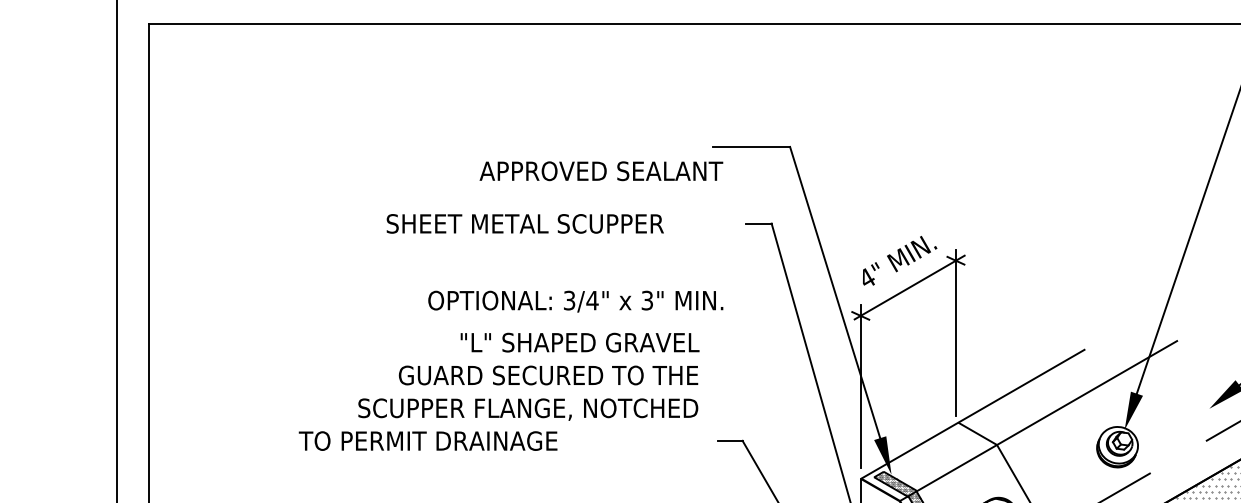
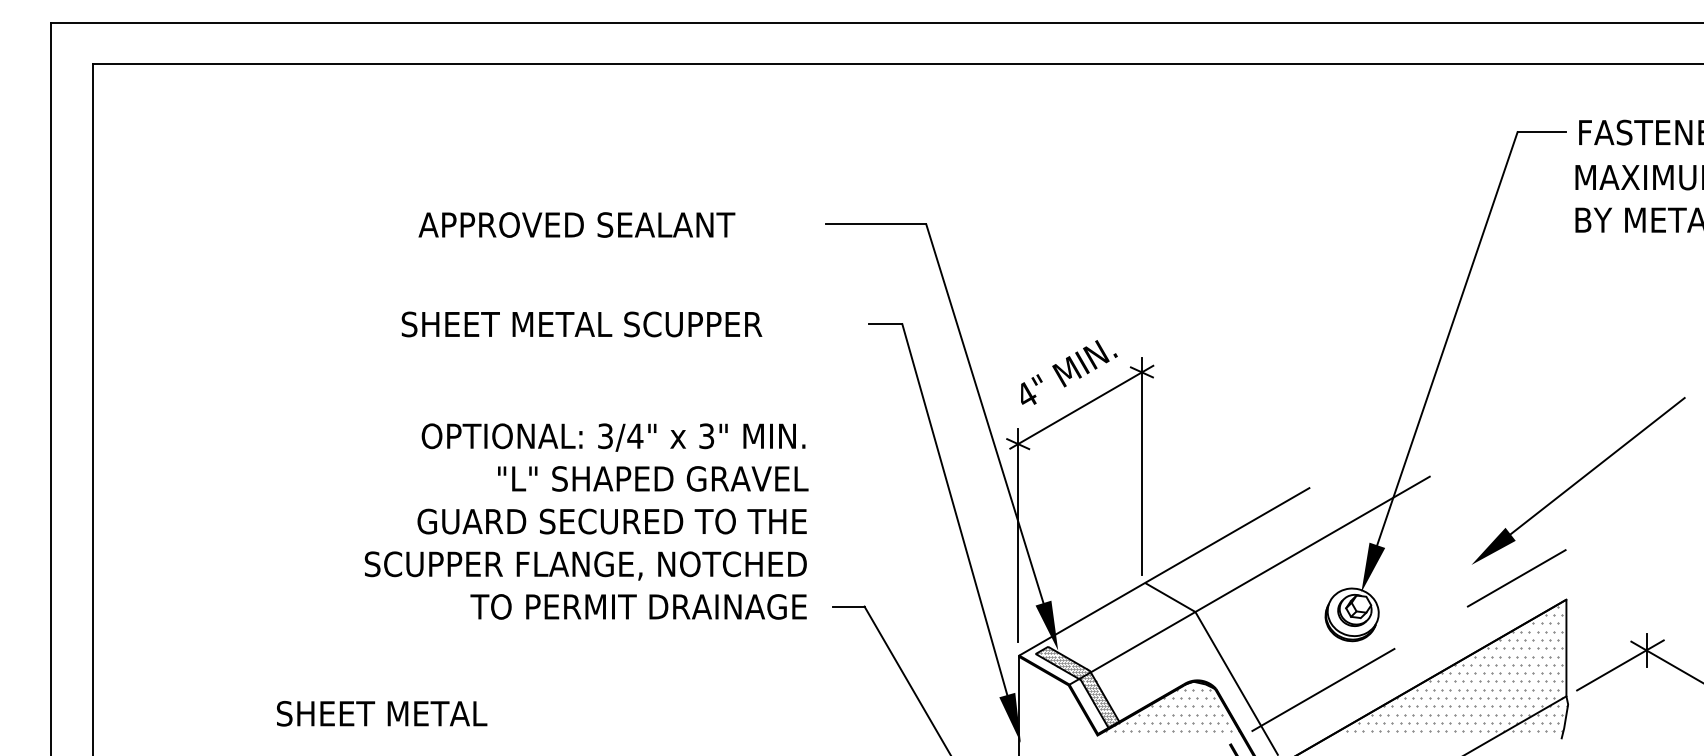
text: (601, 170) -> (576, 224), moved
text: (575, 301) -> (613, 437), moved
text: (428, 440) -> (638, 606), moved

